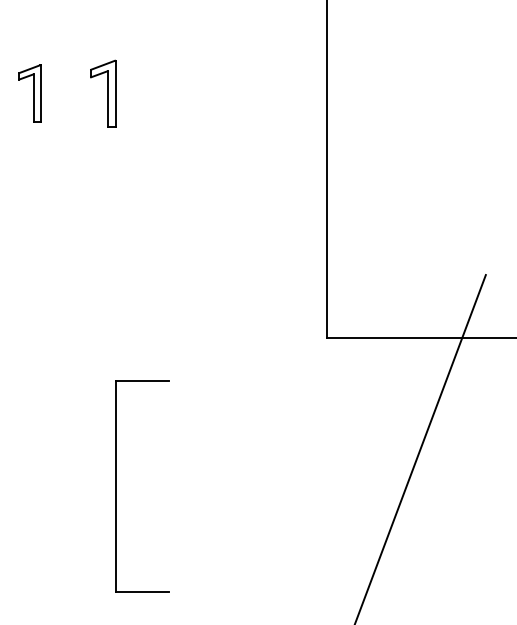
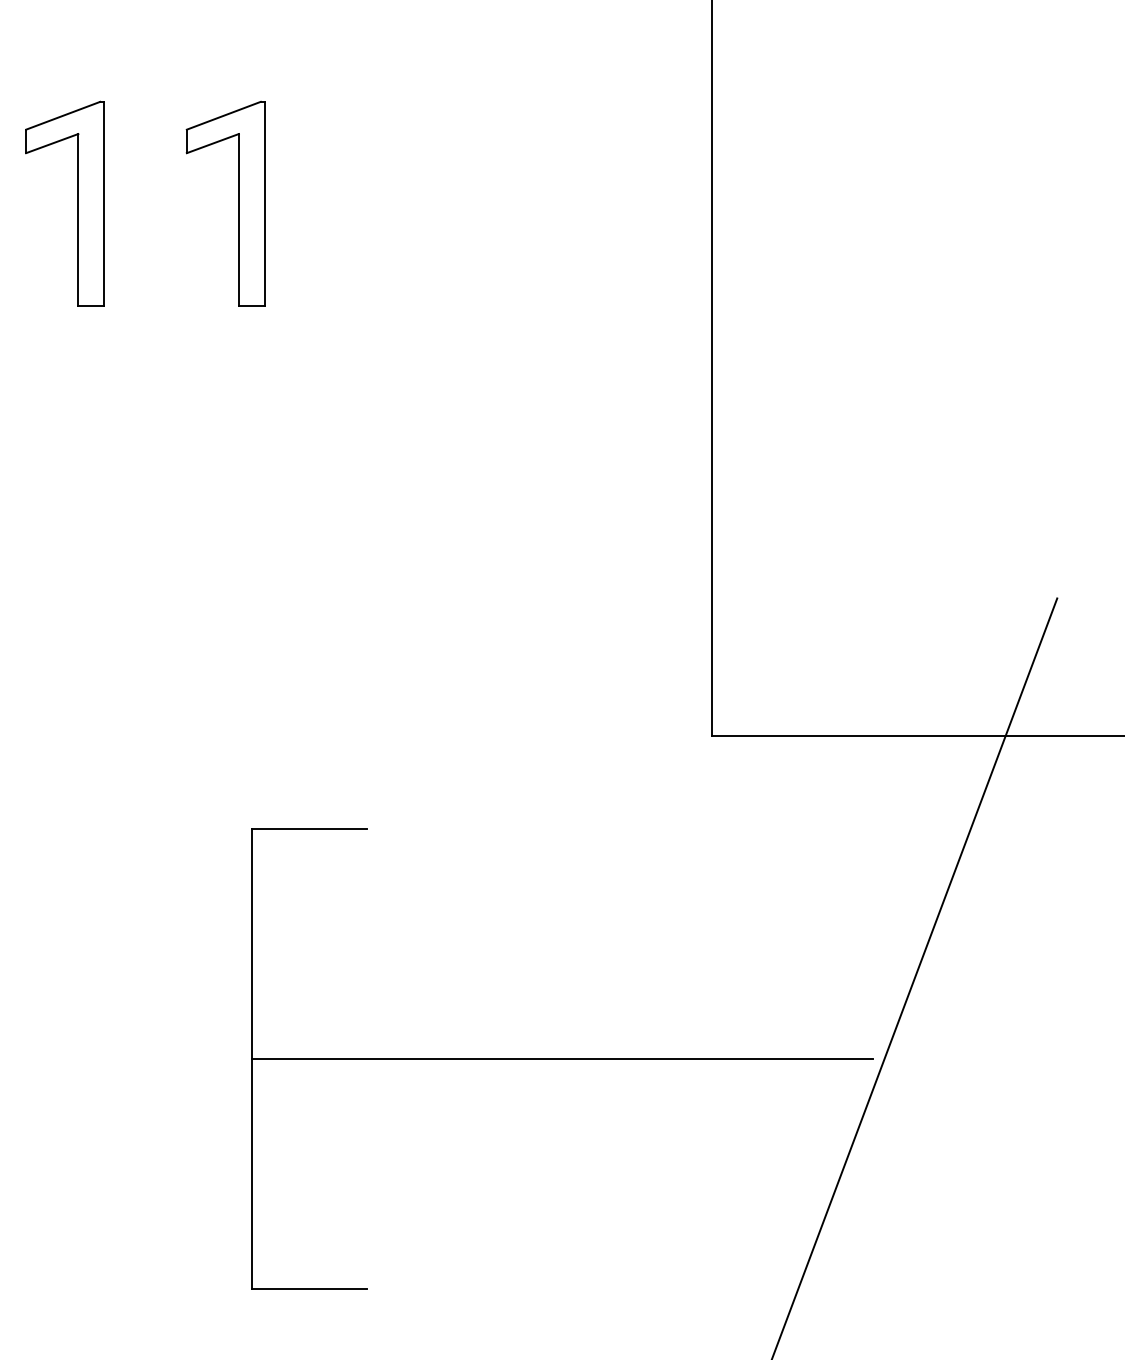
part: (29, 93) -> (64, 203), size x1.67
part: (103, 93) -> (225, 203), size x1.43
line: (258, 486) -> (562, 1058), added

